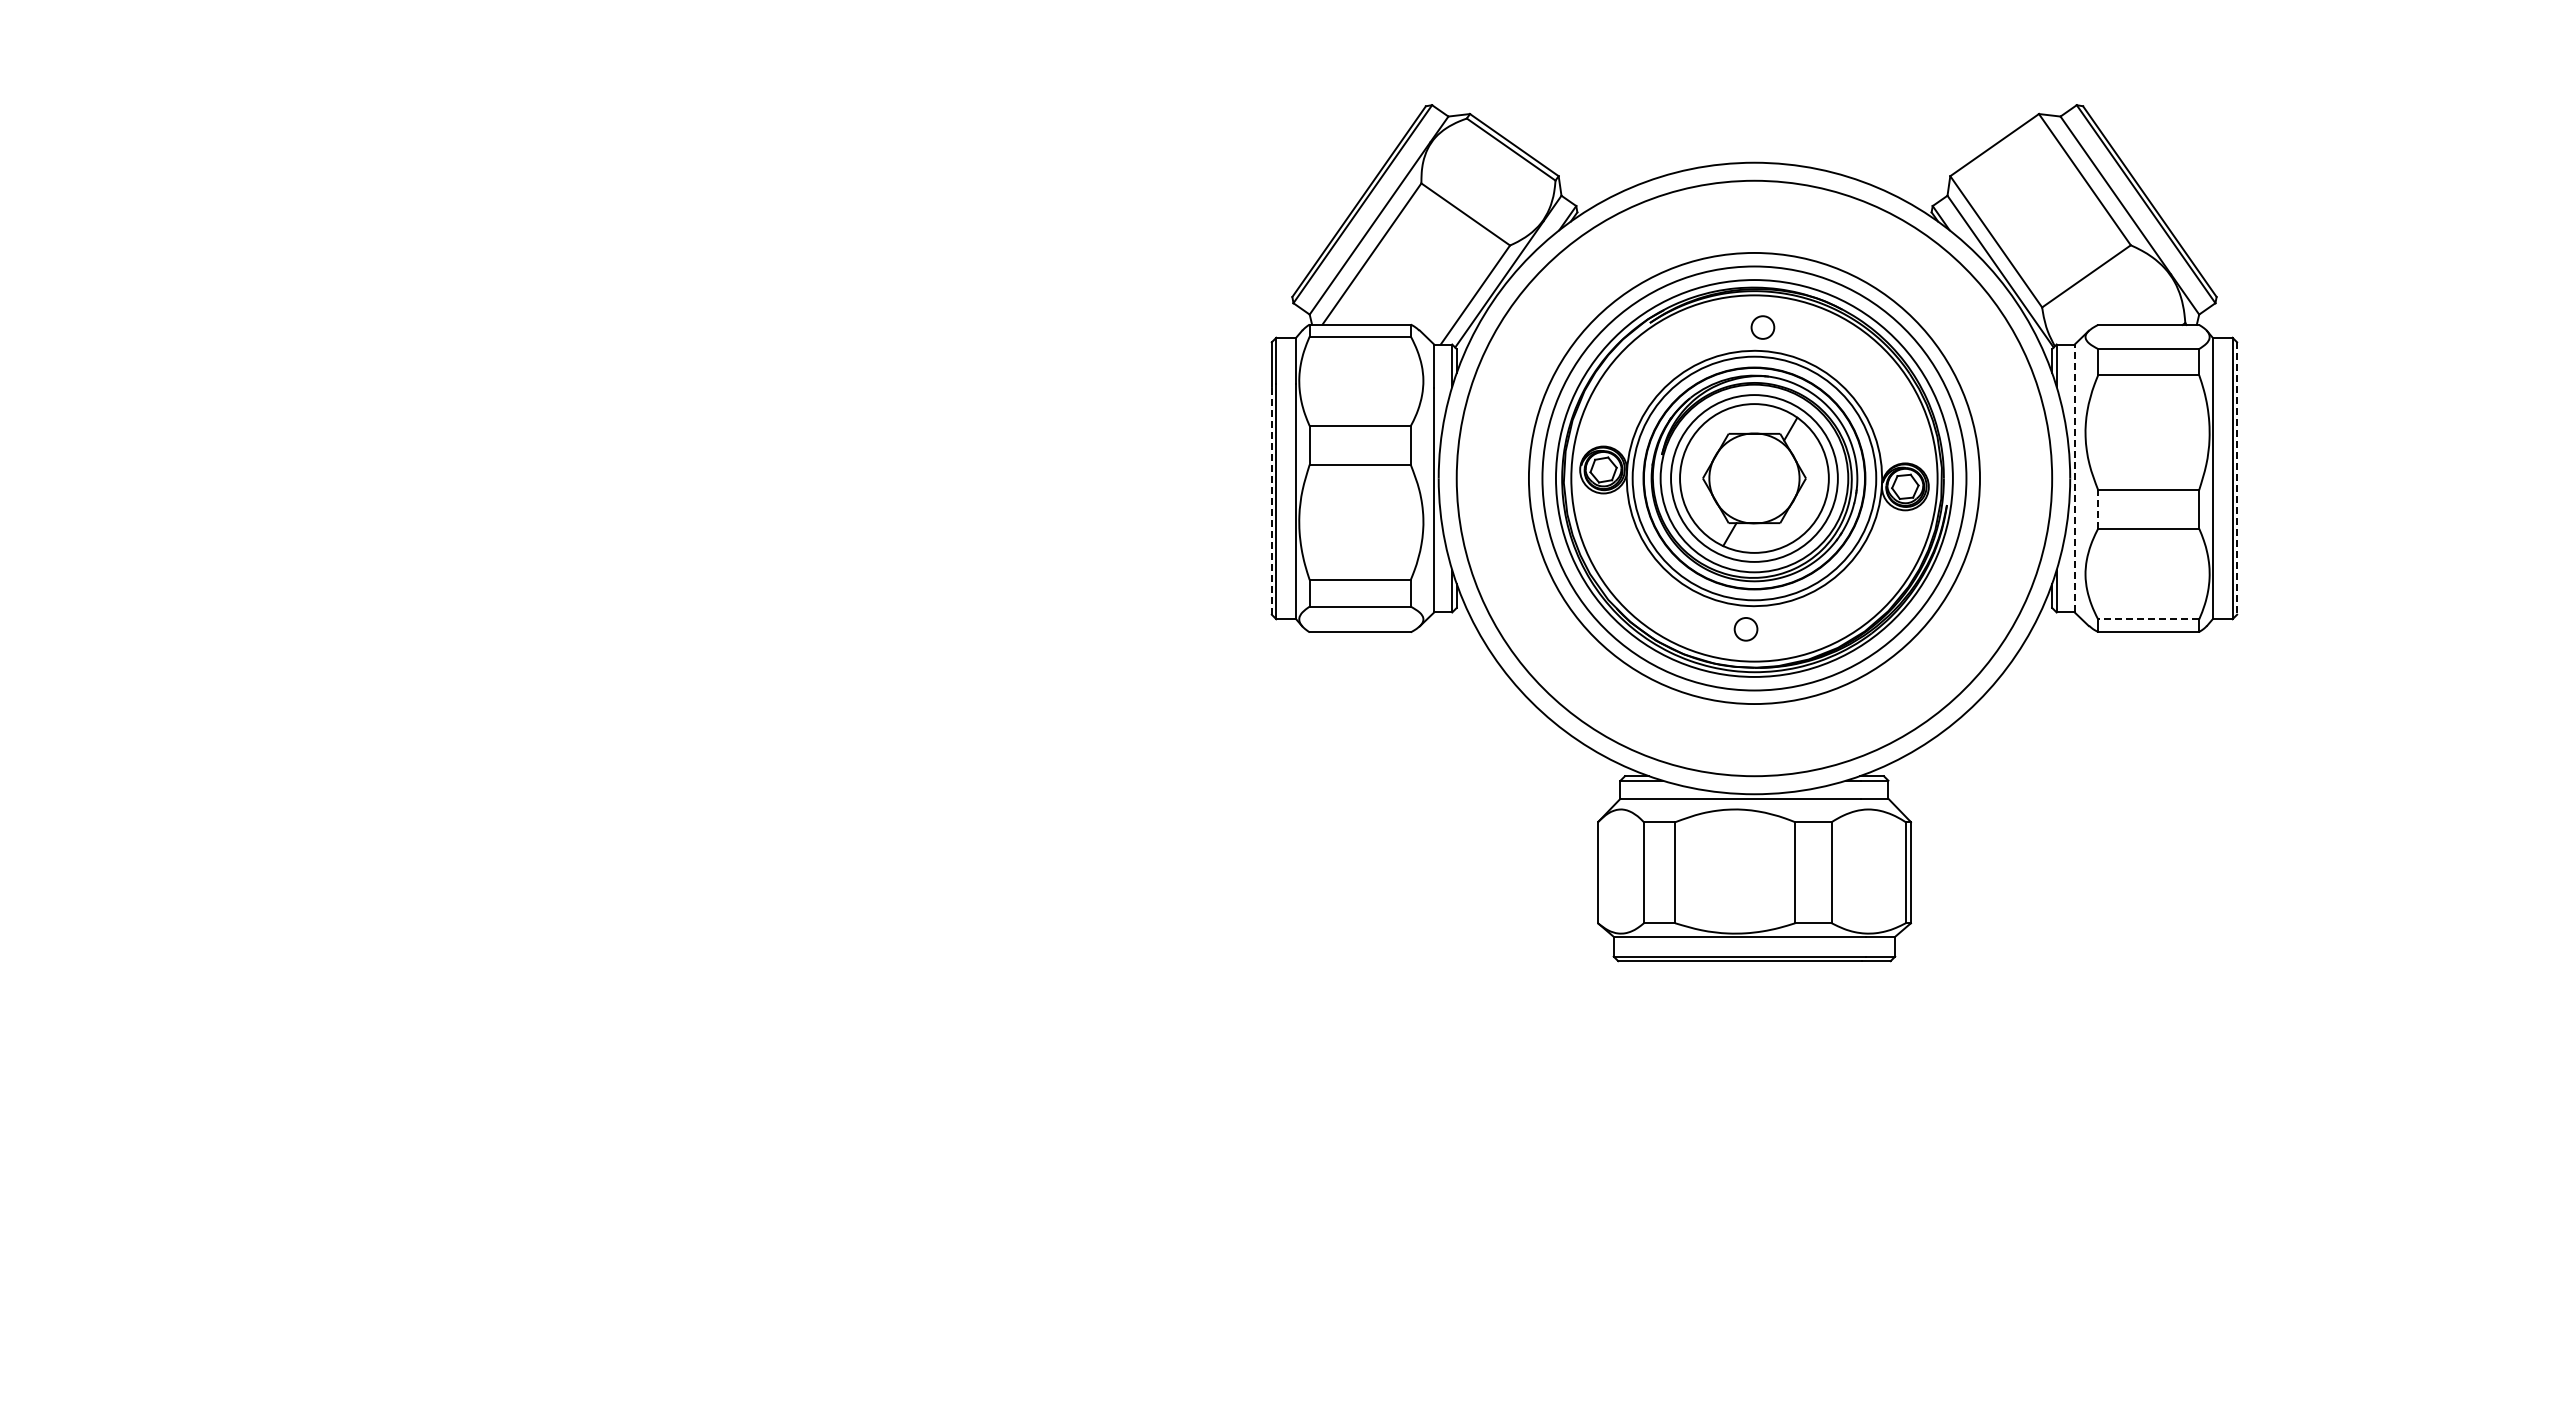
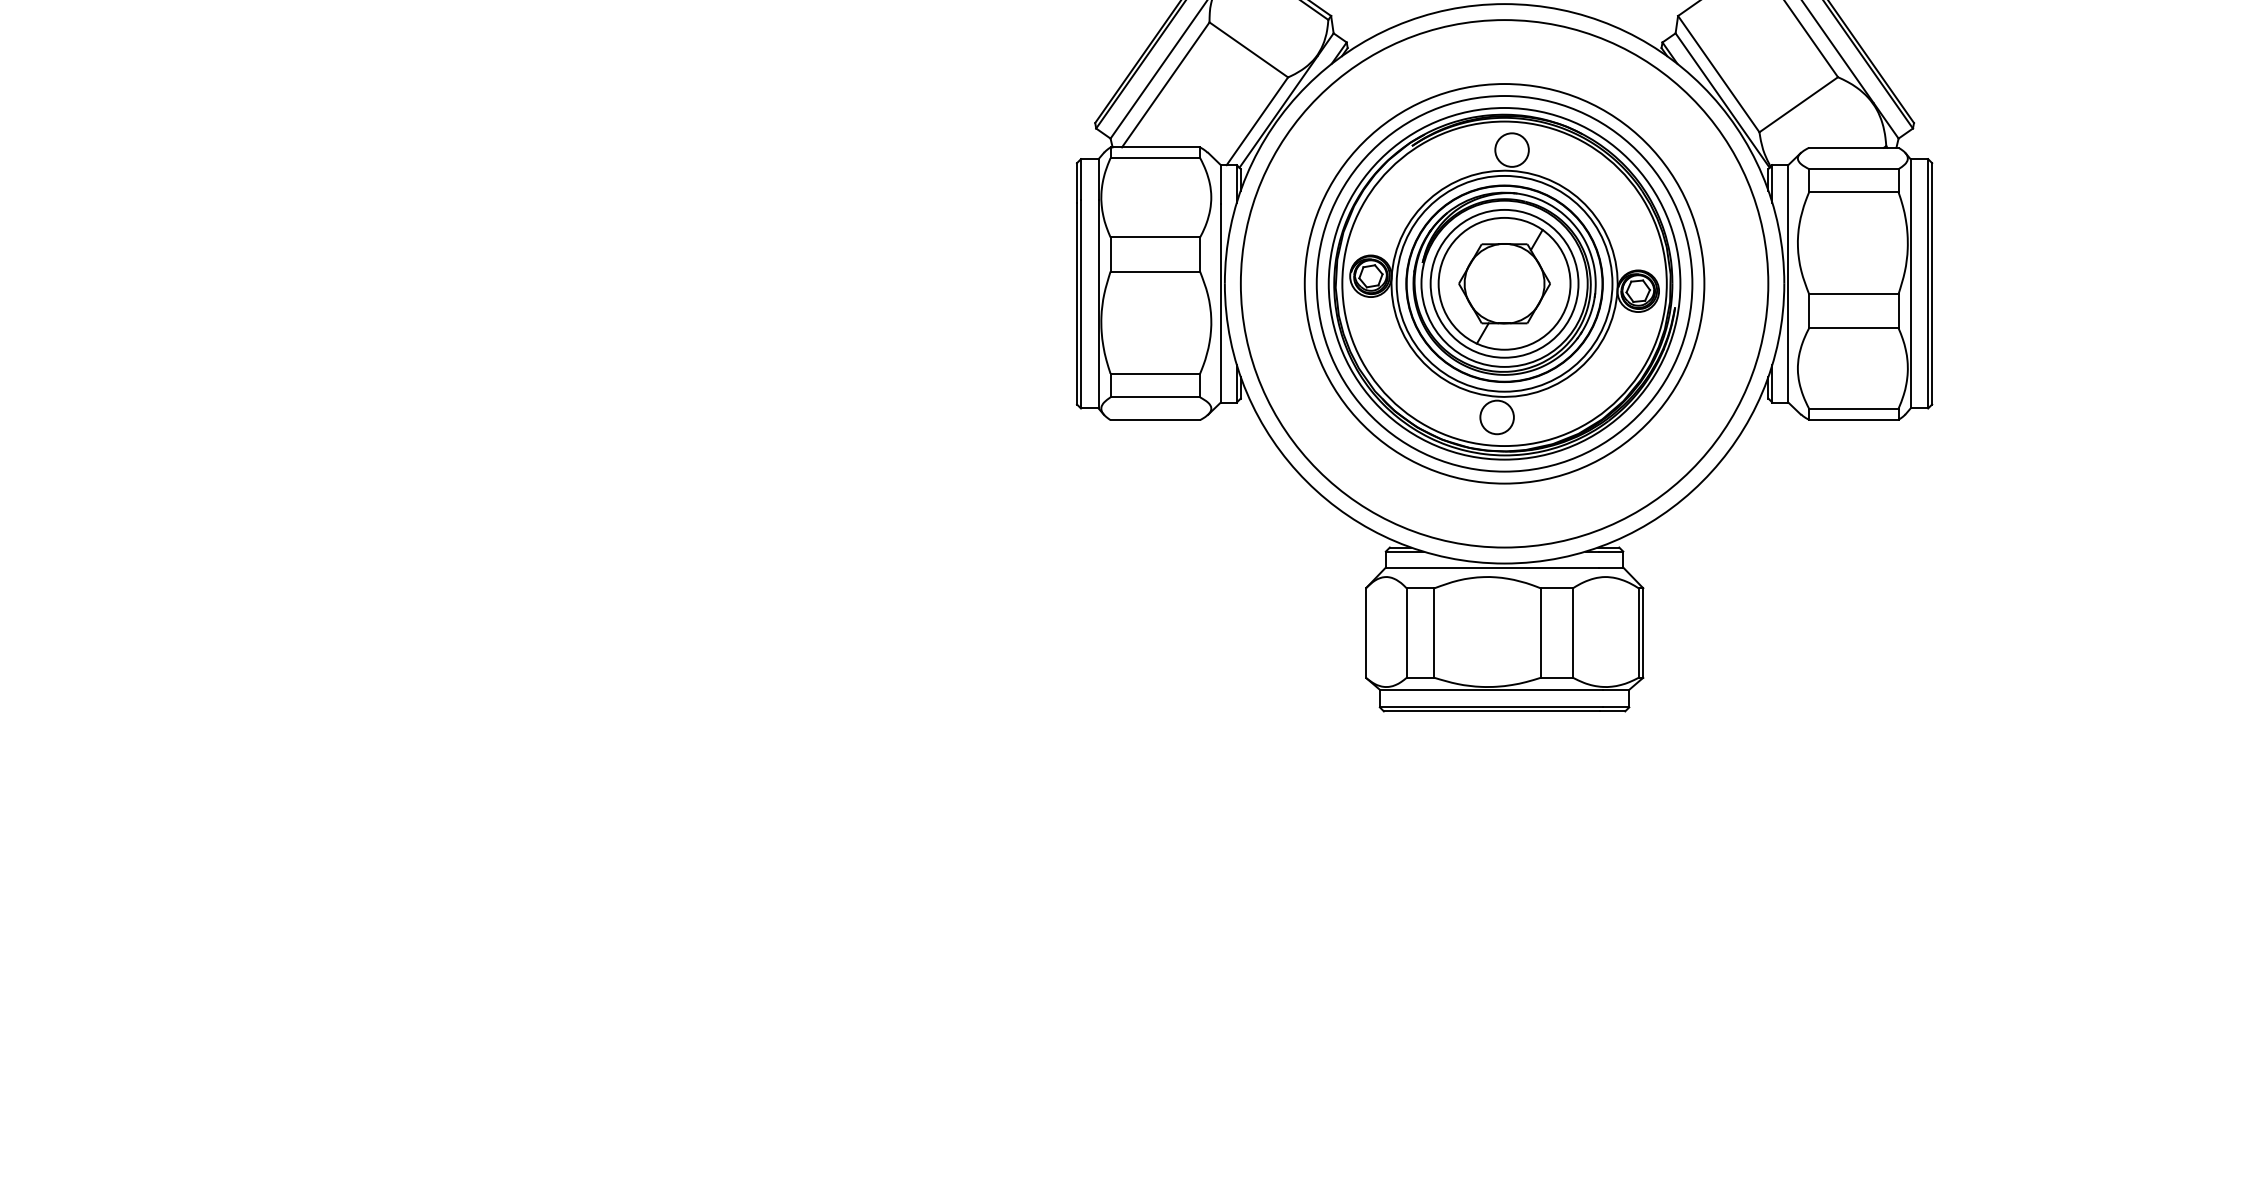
circle: (1762, 327) -> (1511, 150), size x1.67
line: (2074, 478) -> (1788, 283), dashed -> solid
line: (2237, 479) -> (1932, 284), dashed -> solid
line: (1271, 500) -> (1076, 303), dashed -> solid
line: (2098, 508) -> (1809, 310), dashed -> solid
line: (2148, 619) -> (1853, 408), dashed -> solid
circle: (1746, 629) -> (1497, 417), size x1.67

